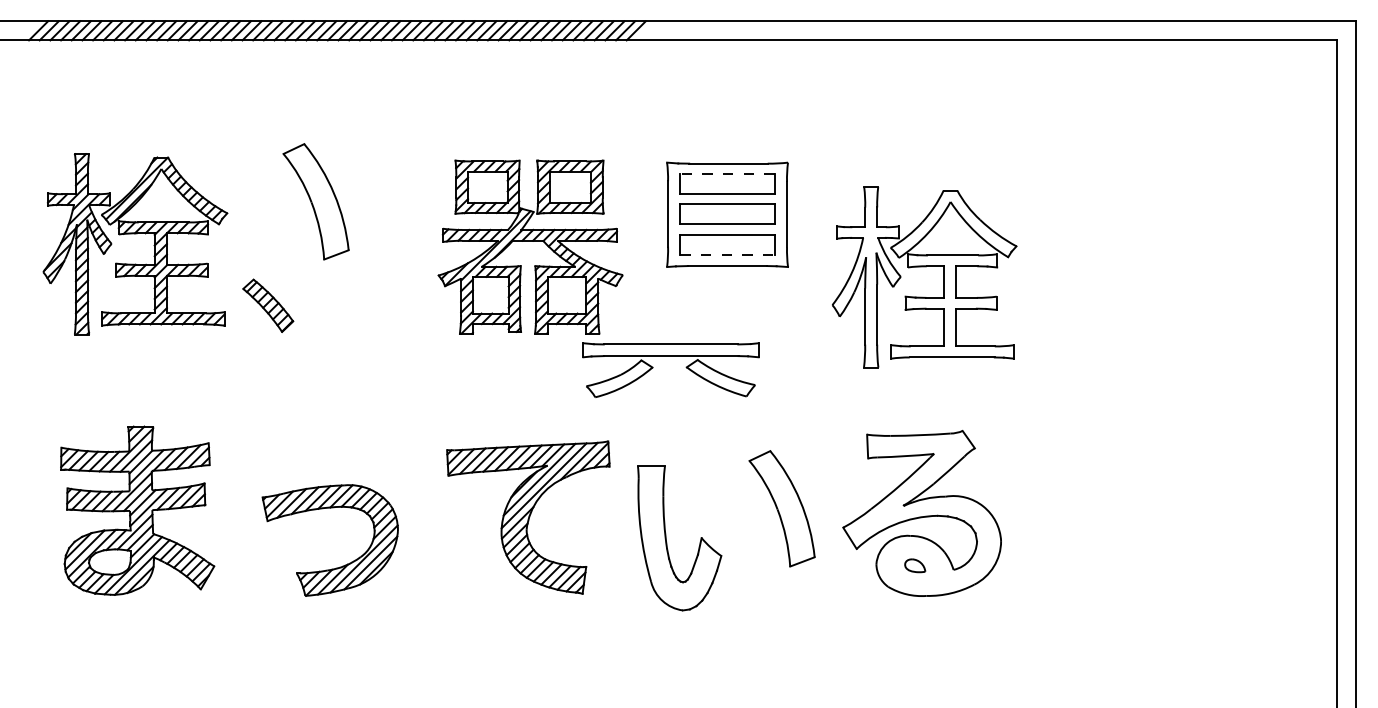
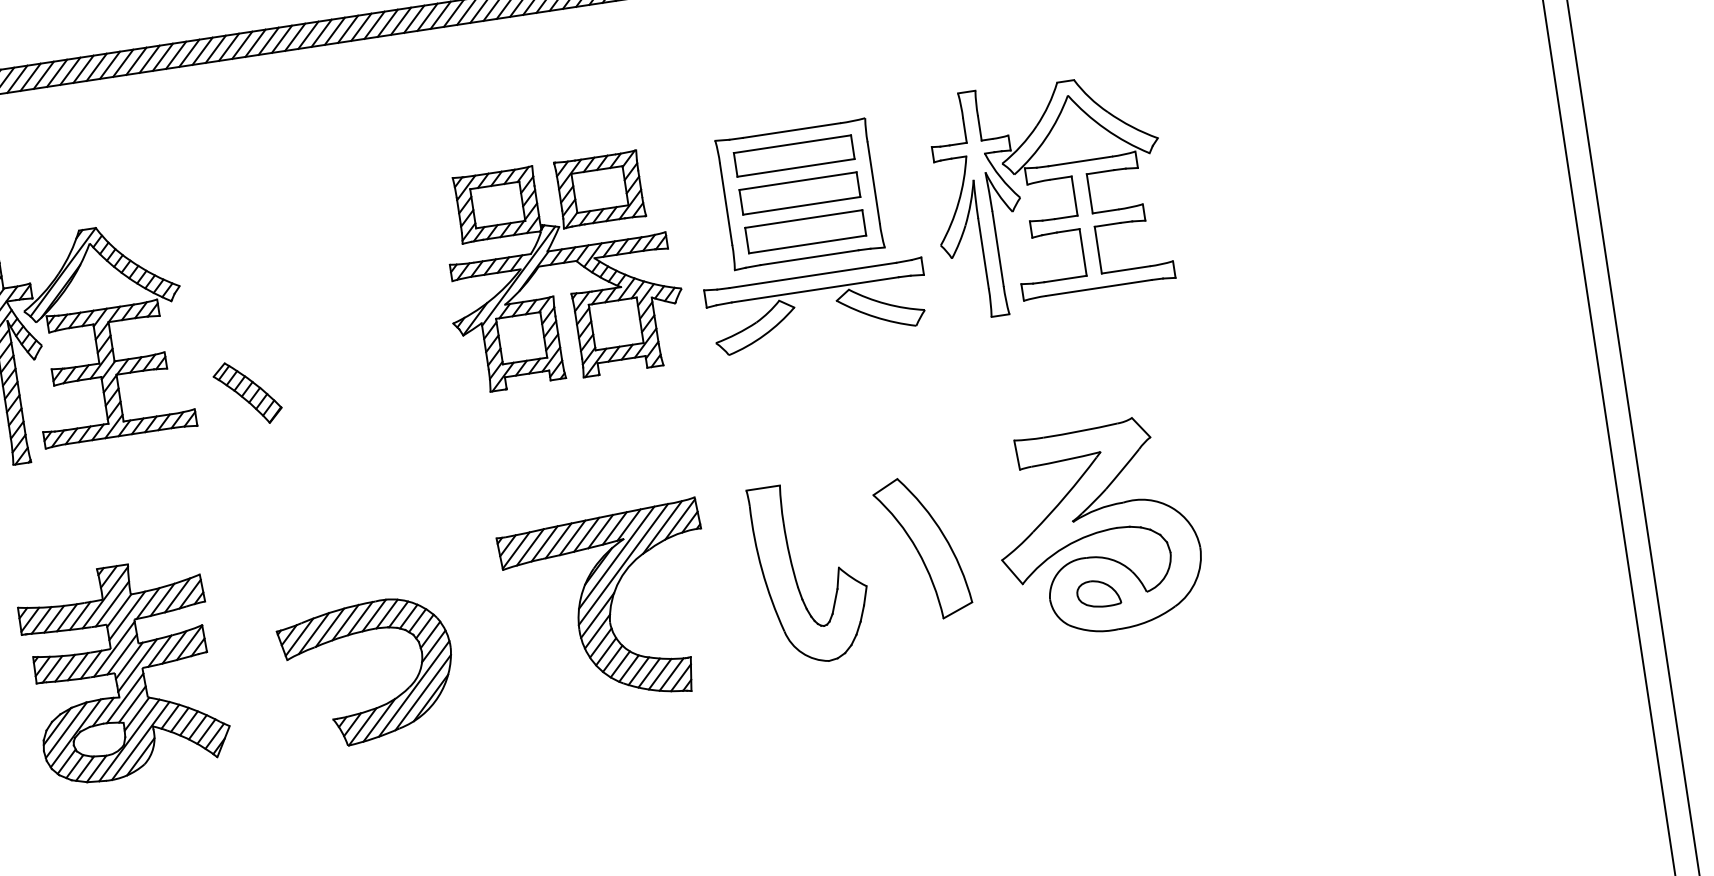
line: (727, 174) -> (792, 144), dashed -> solid
part: (315, 201) -> (286, 254), removed
line: (728, 255) -> (808, 244), dashed -> solid
part: (924, 267) -> (1047, 181), moved
part: (670, 356) -> (814, 290), moved
part: (667, 542) -> (797, 579), moved
part: (914, 565) -> (1097, 593), size x1.67

